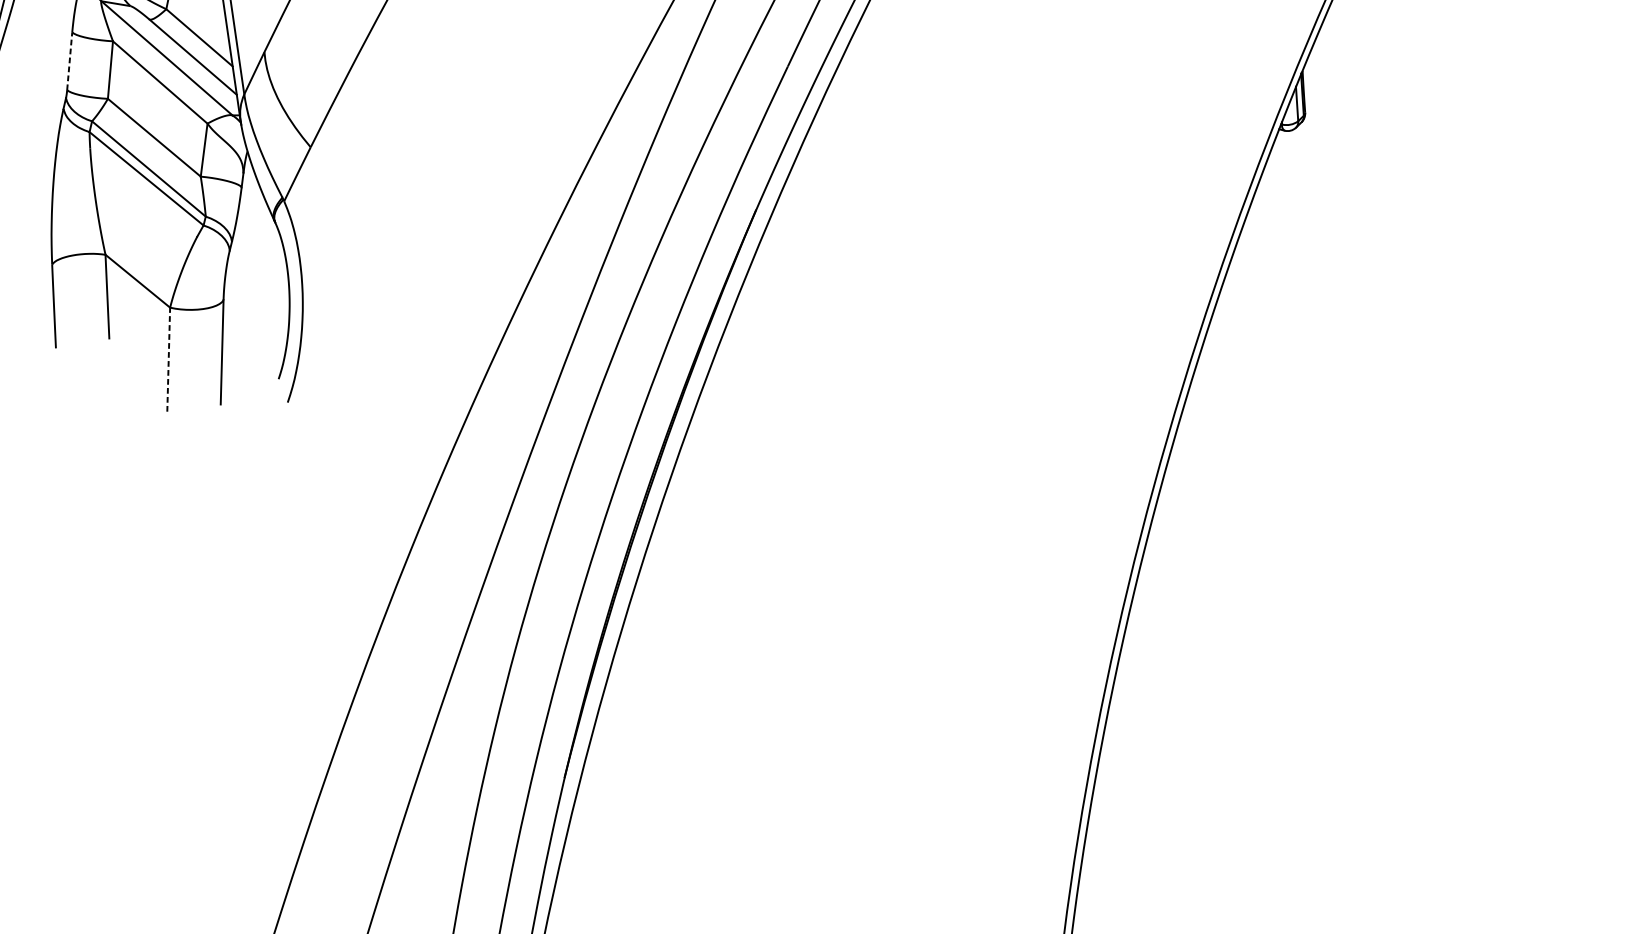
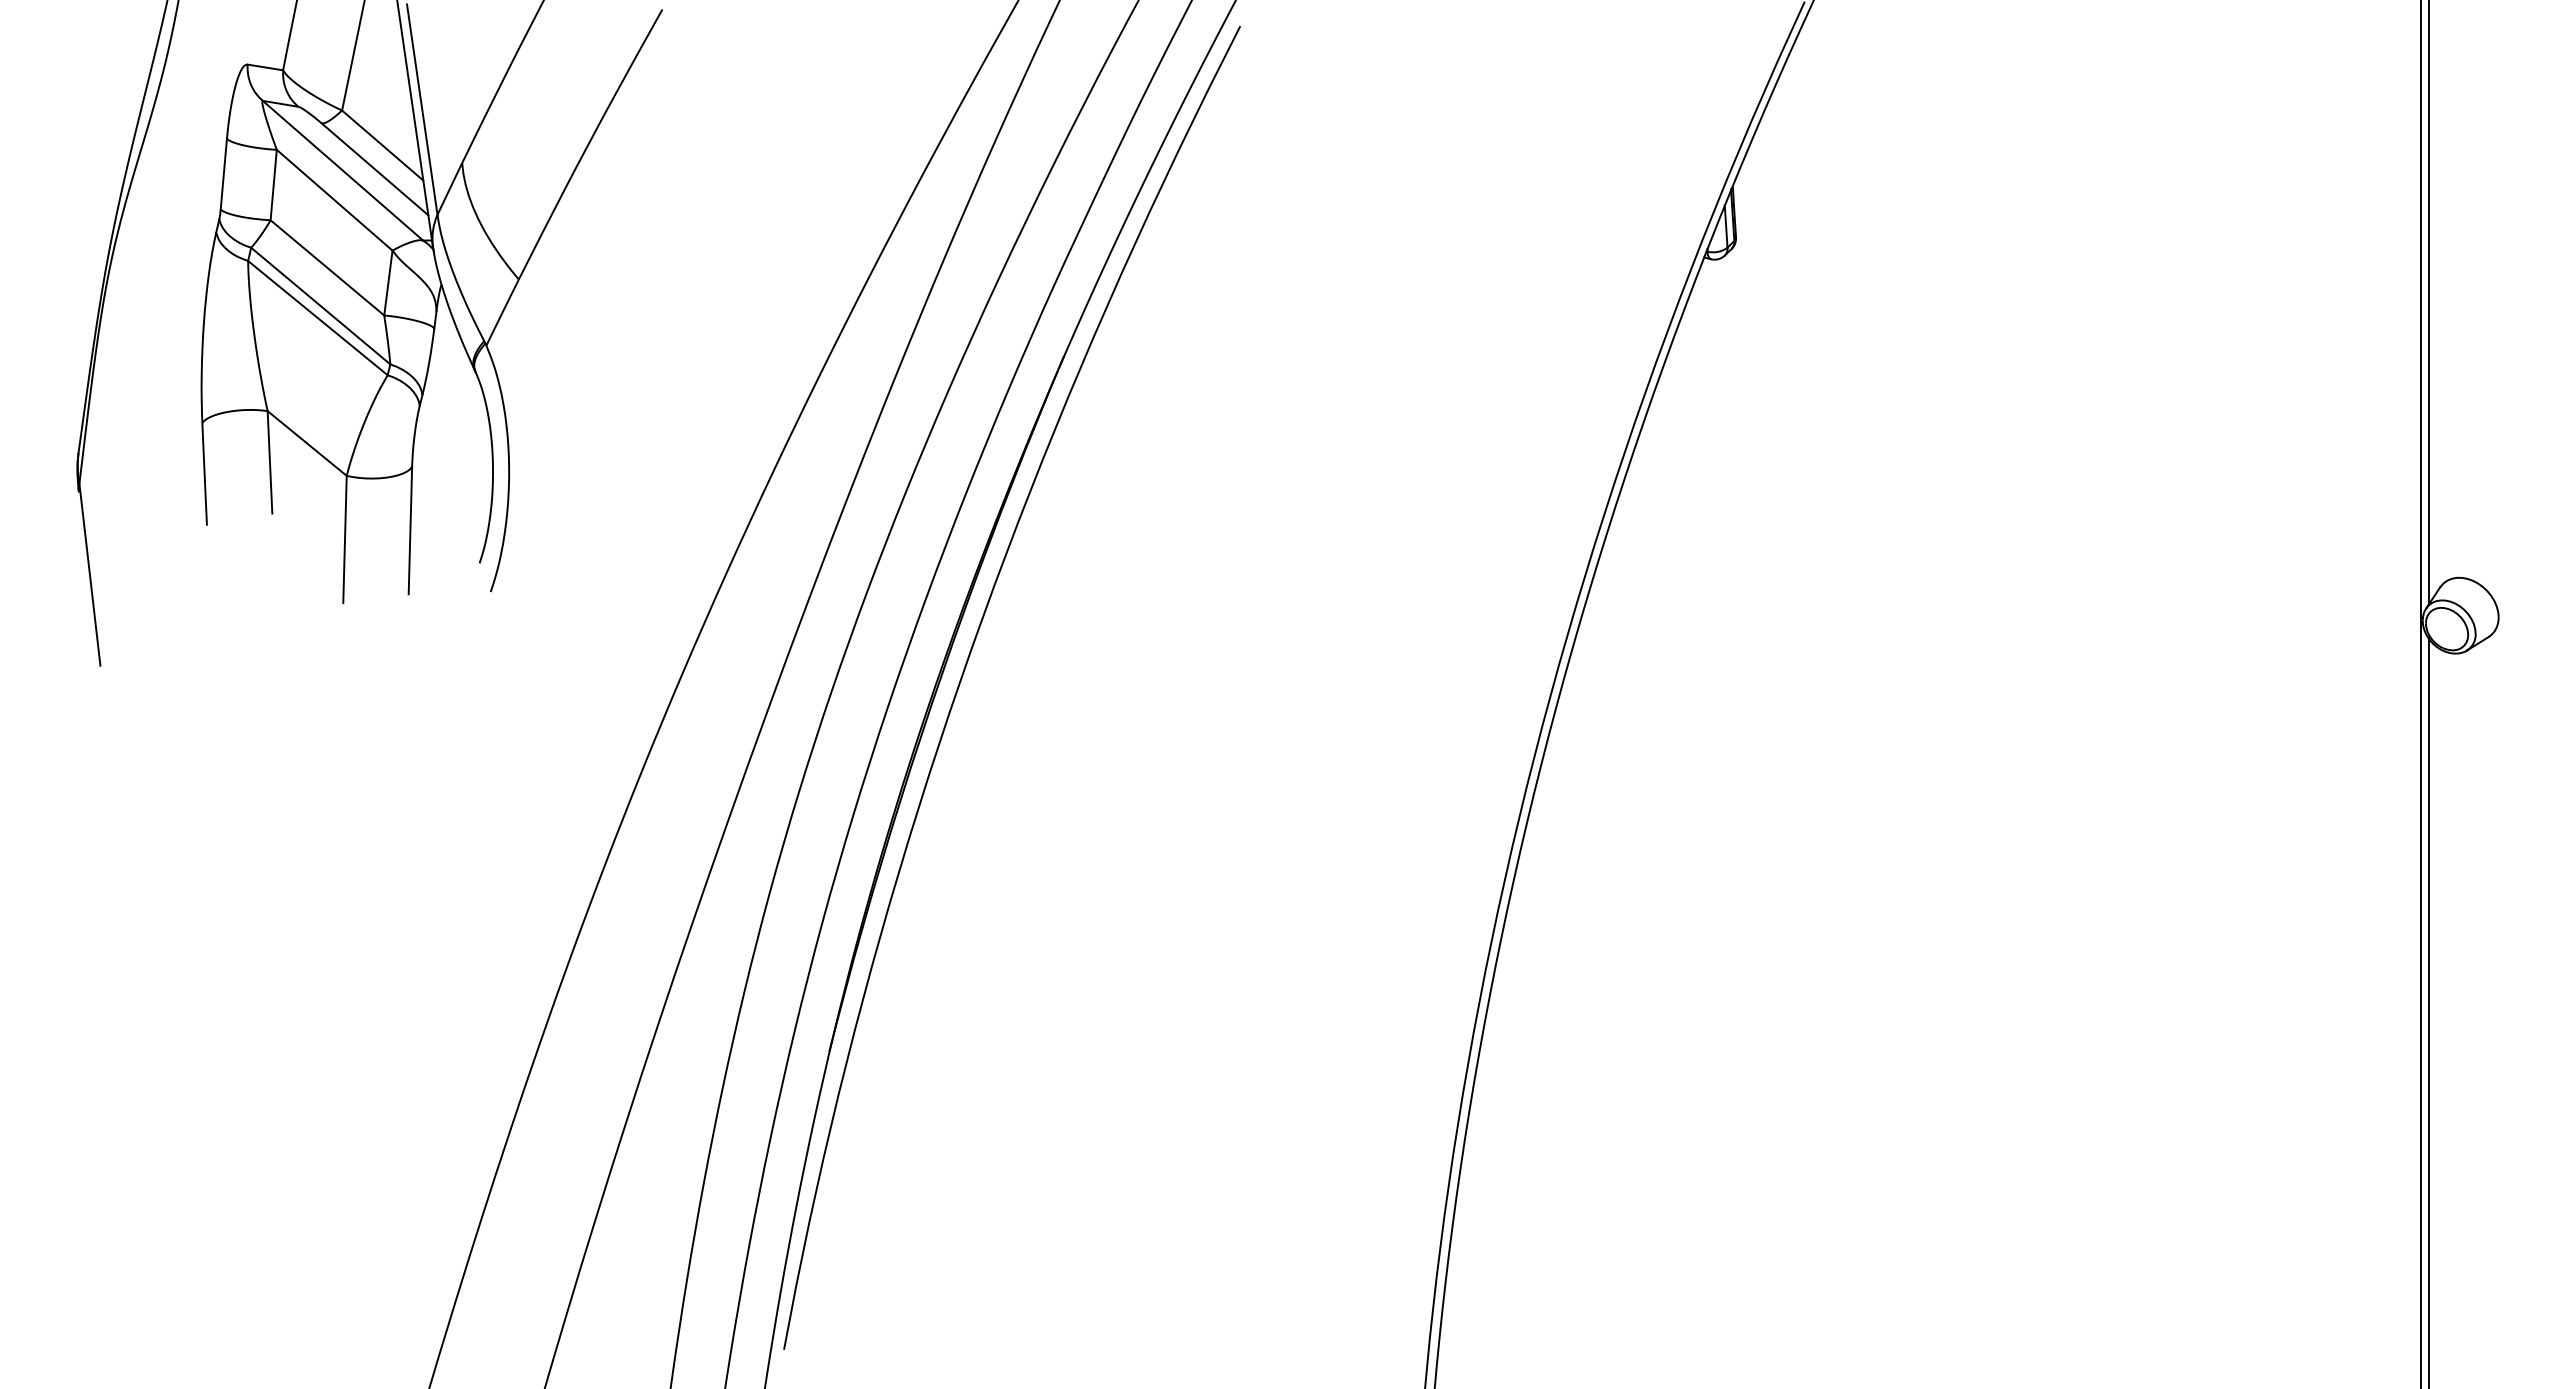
line: (69, 60) -> (223, 173), dashed -> solid
line: (169, 359) -> (345, 539), dashed -> solid

